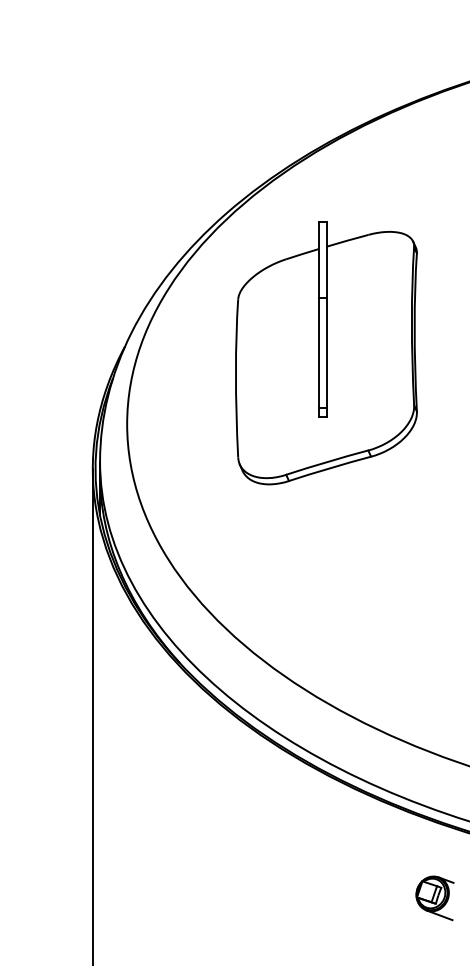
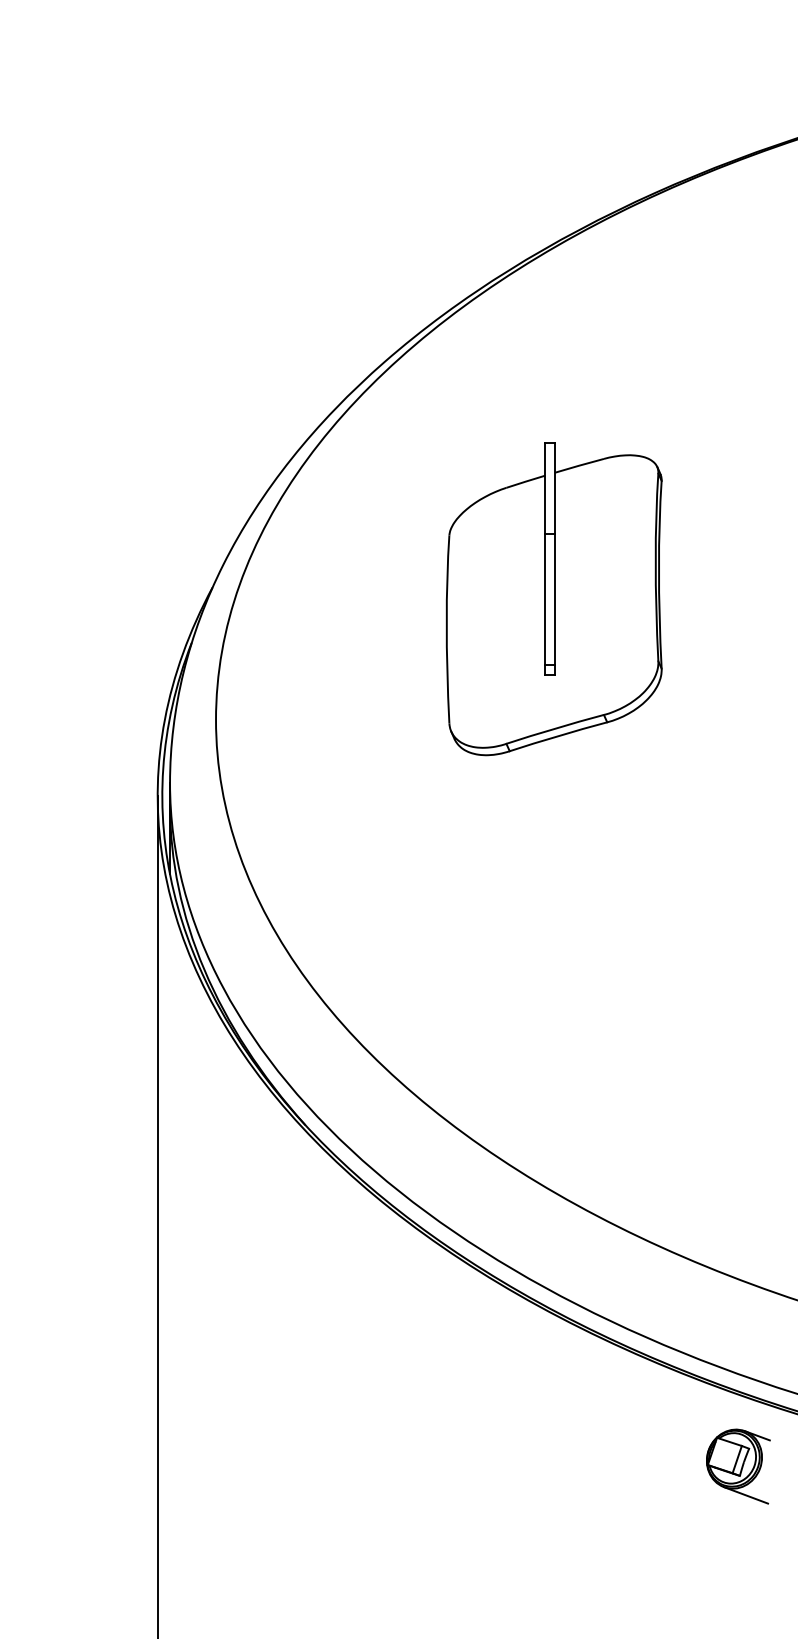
part: (326, 353) -> (554, 599), size x0.7
part: (434, 898) -> (737, 1466), moved

